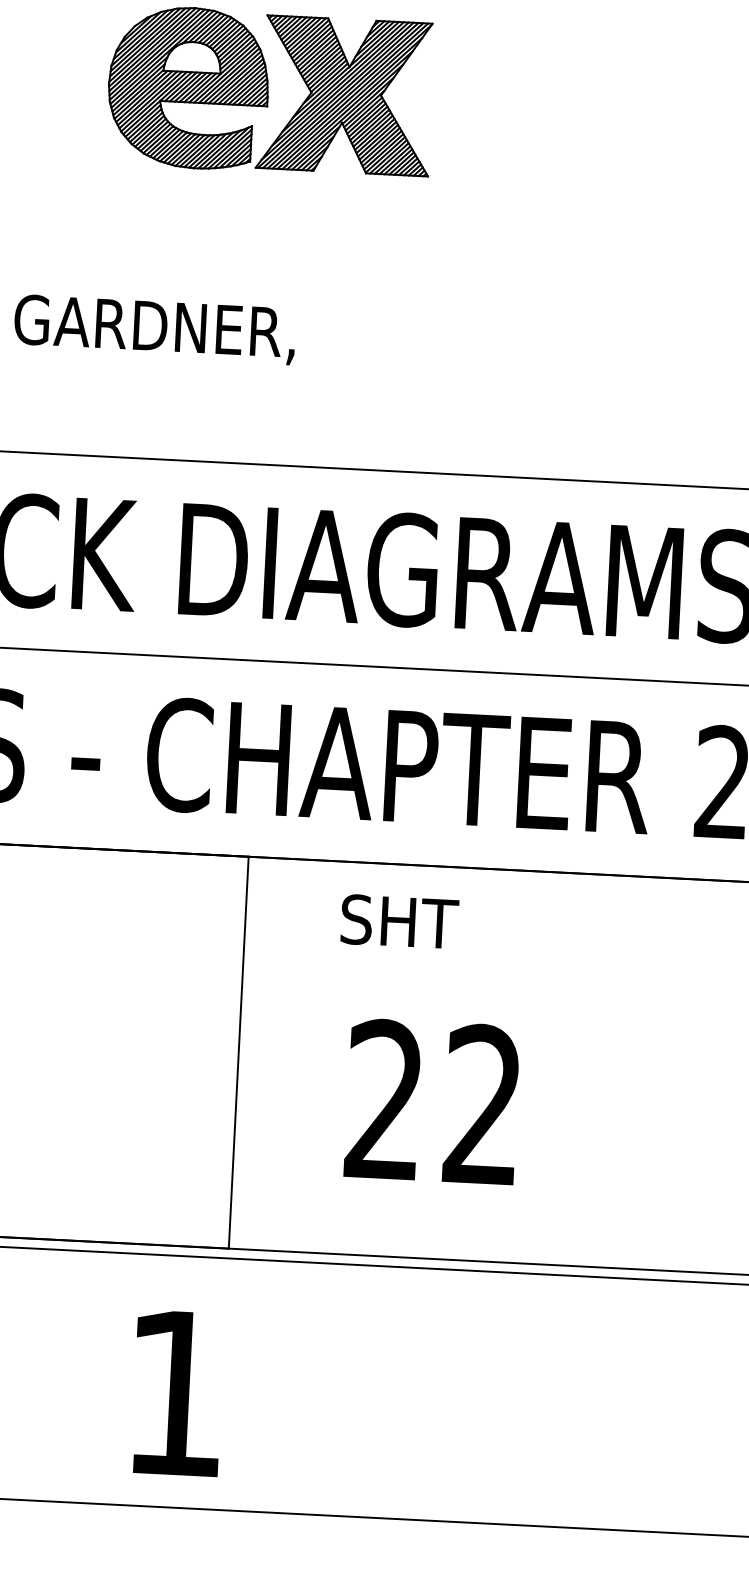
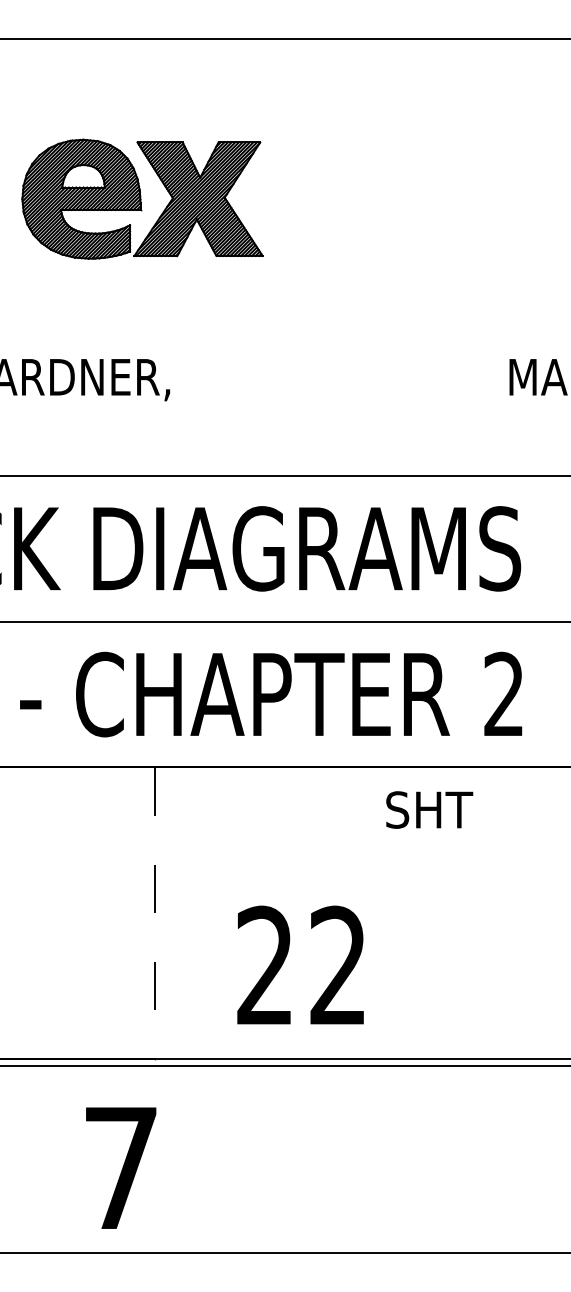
text: (399, 921) -> (429, 809), moved
line: (239, 1053) -> (155, 913), solid -> dashed
text: (432, 1100) -> (300, 964), moved
text: (176, 1392) -> (121, 1167), 1 -> 7

